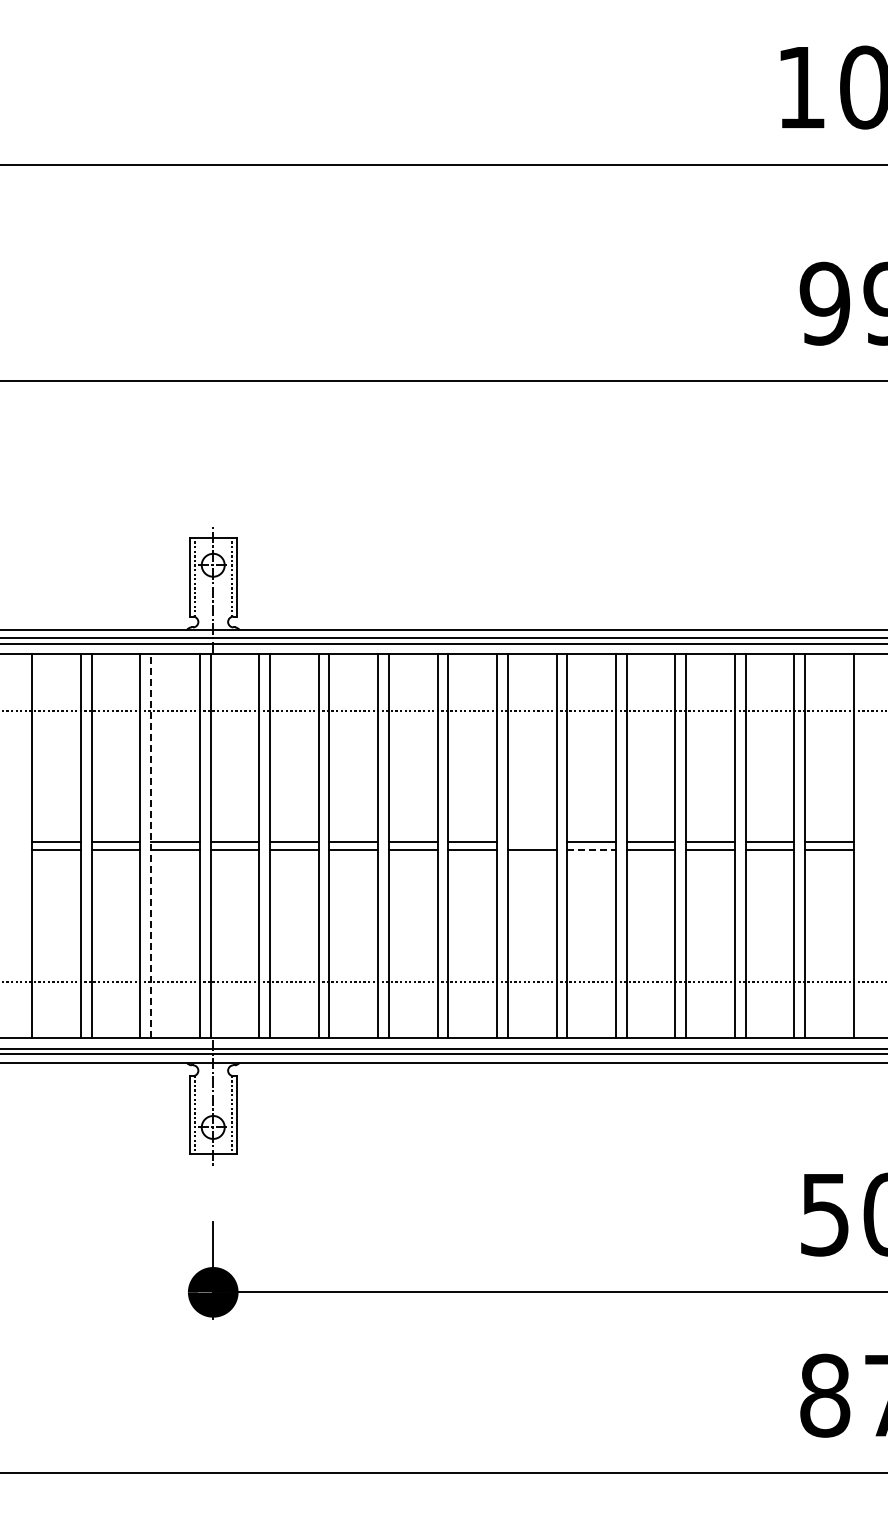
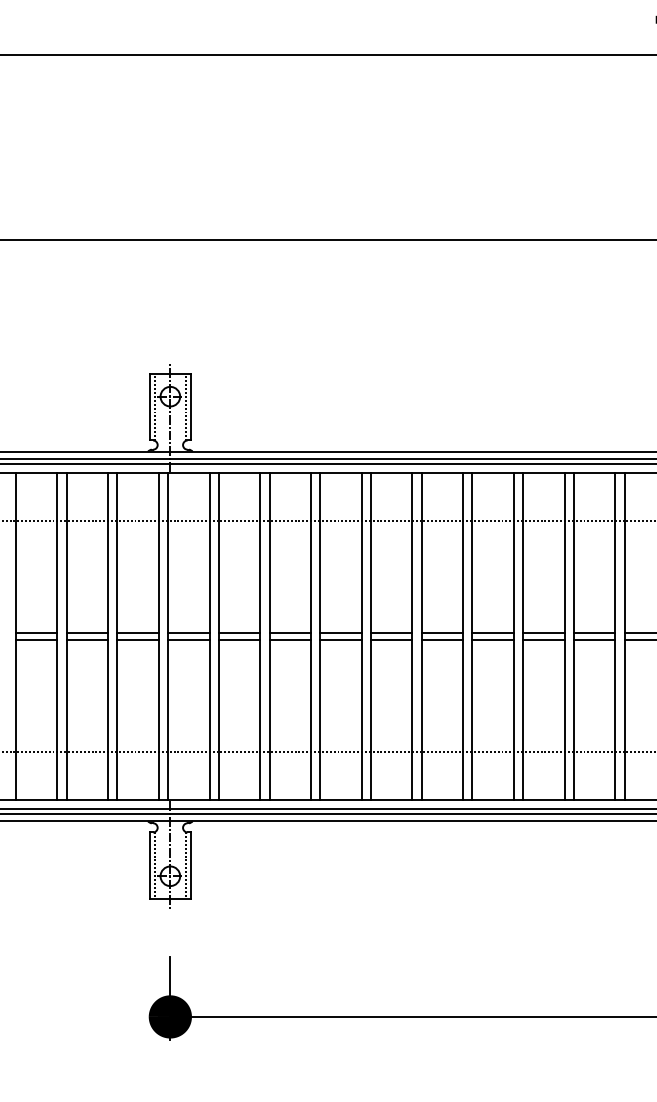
line: (531, 842) -> (441, 633), added
line: (151, 846) -> (117, 636), dashed -> solid
line: (592, 850) -> (493, 640), dashed -> solid

